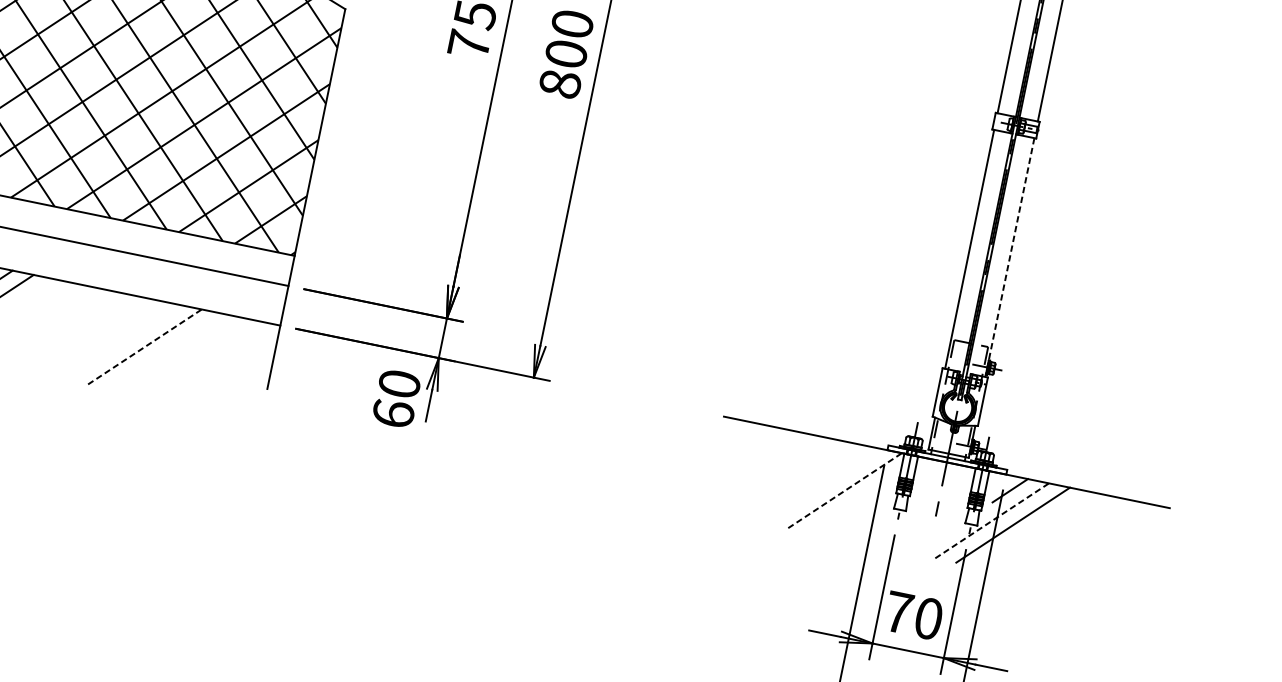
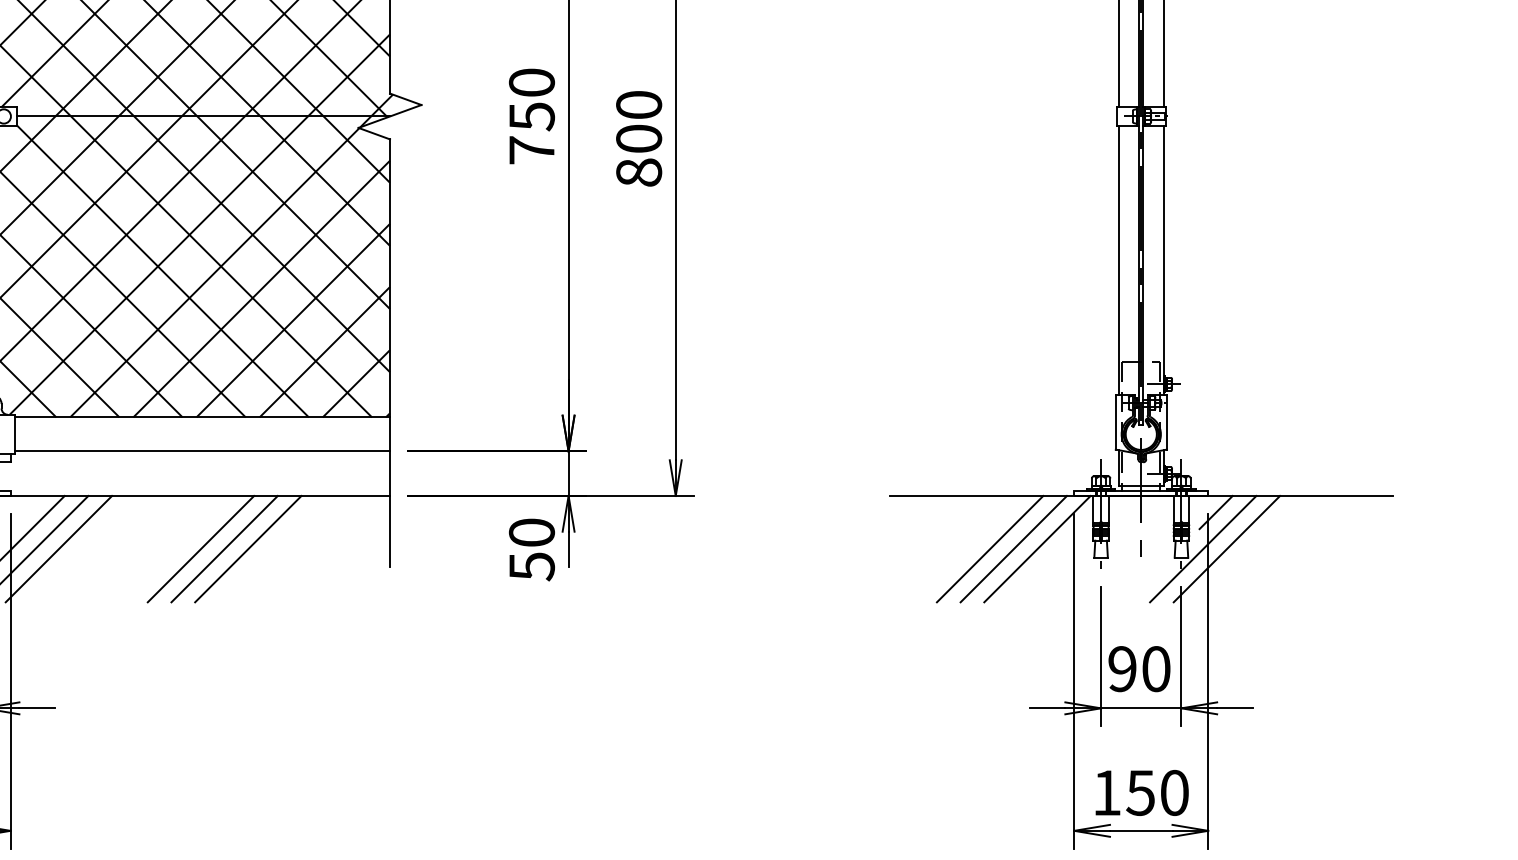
line: (1009, 257) -> (1163, 260), dashed -> solid
line: (102, 338) -> (200, 549), added
line: (123, 342) -> (224, 549), added
line: (145, 346) -> (248, 548), dashed -> solid
text: (393, 413) -> (531, 566), 60 -> 50
line: (802, 482) -> (989, 549), added
line: (823, 486) -> (1013, 549), added
line: (845, 490) -> (1037, 548), dashed -> solid
line: (992, 520) -> (1203, 548), dashed -> solid
text: (898, 612) -> (1122, 669), 70 -> 90

